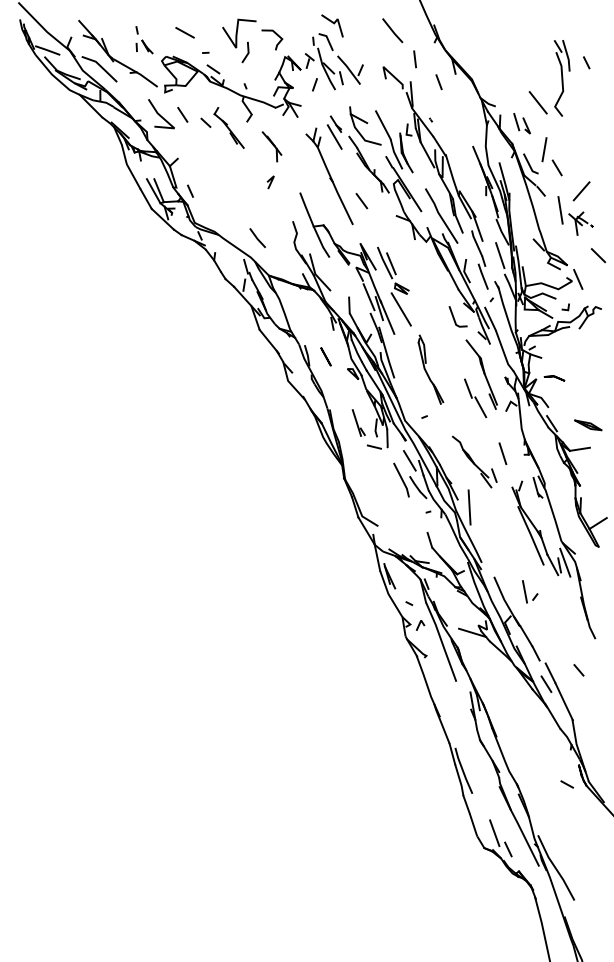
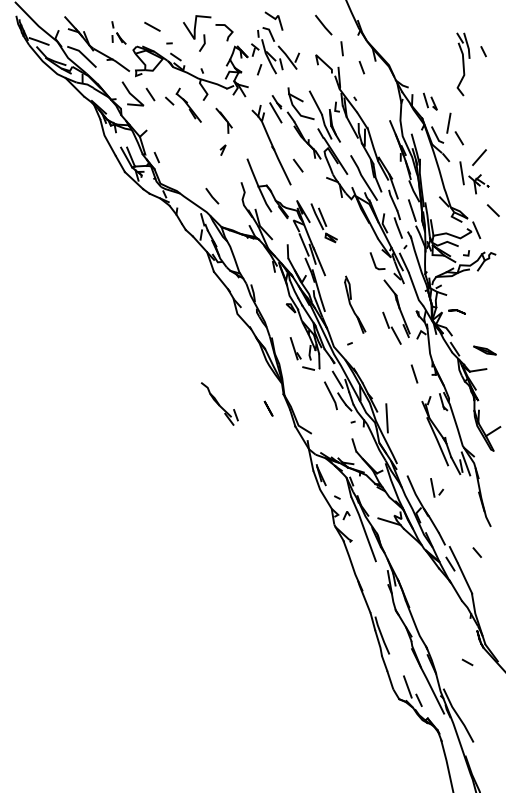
line: (537, 102) -> (443, 84), removed
line: (400, 309) -> (330, 255), removed
line: (325, 356) -> (268, 408), moved
part: (474, 461) -> (219, 403), moved
line: (566, 784) -> (467, 662), moved

